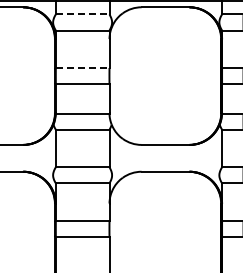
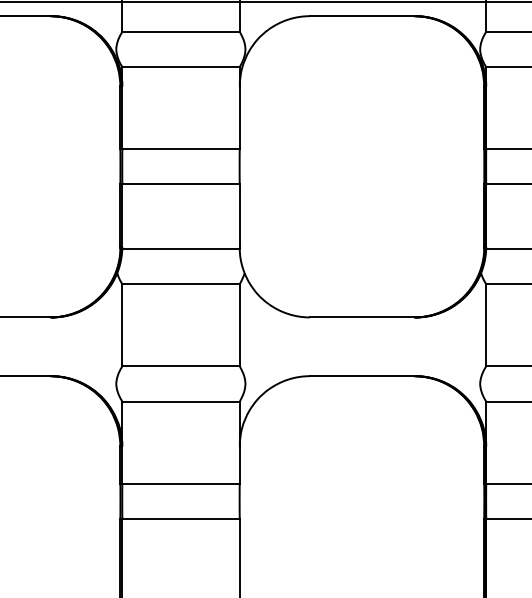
line: (82, 14) -> (180, 31), dashed -> solid
line: (82, 68) -> (180, 150), dashed -> solid

